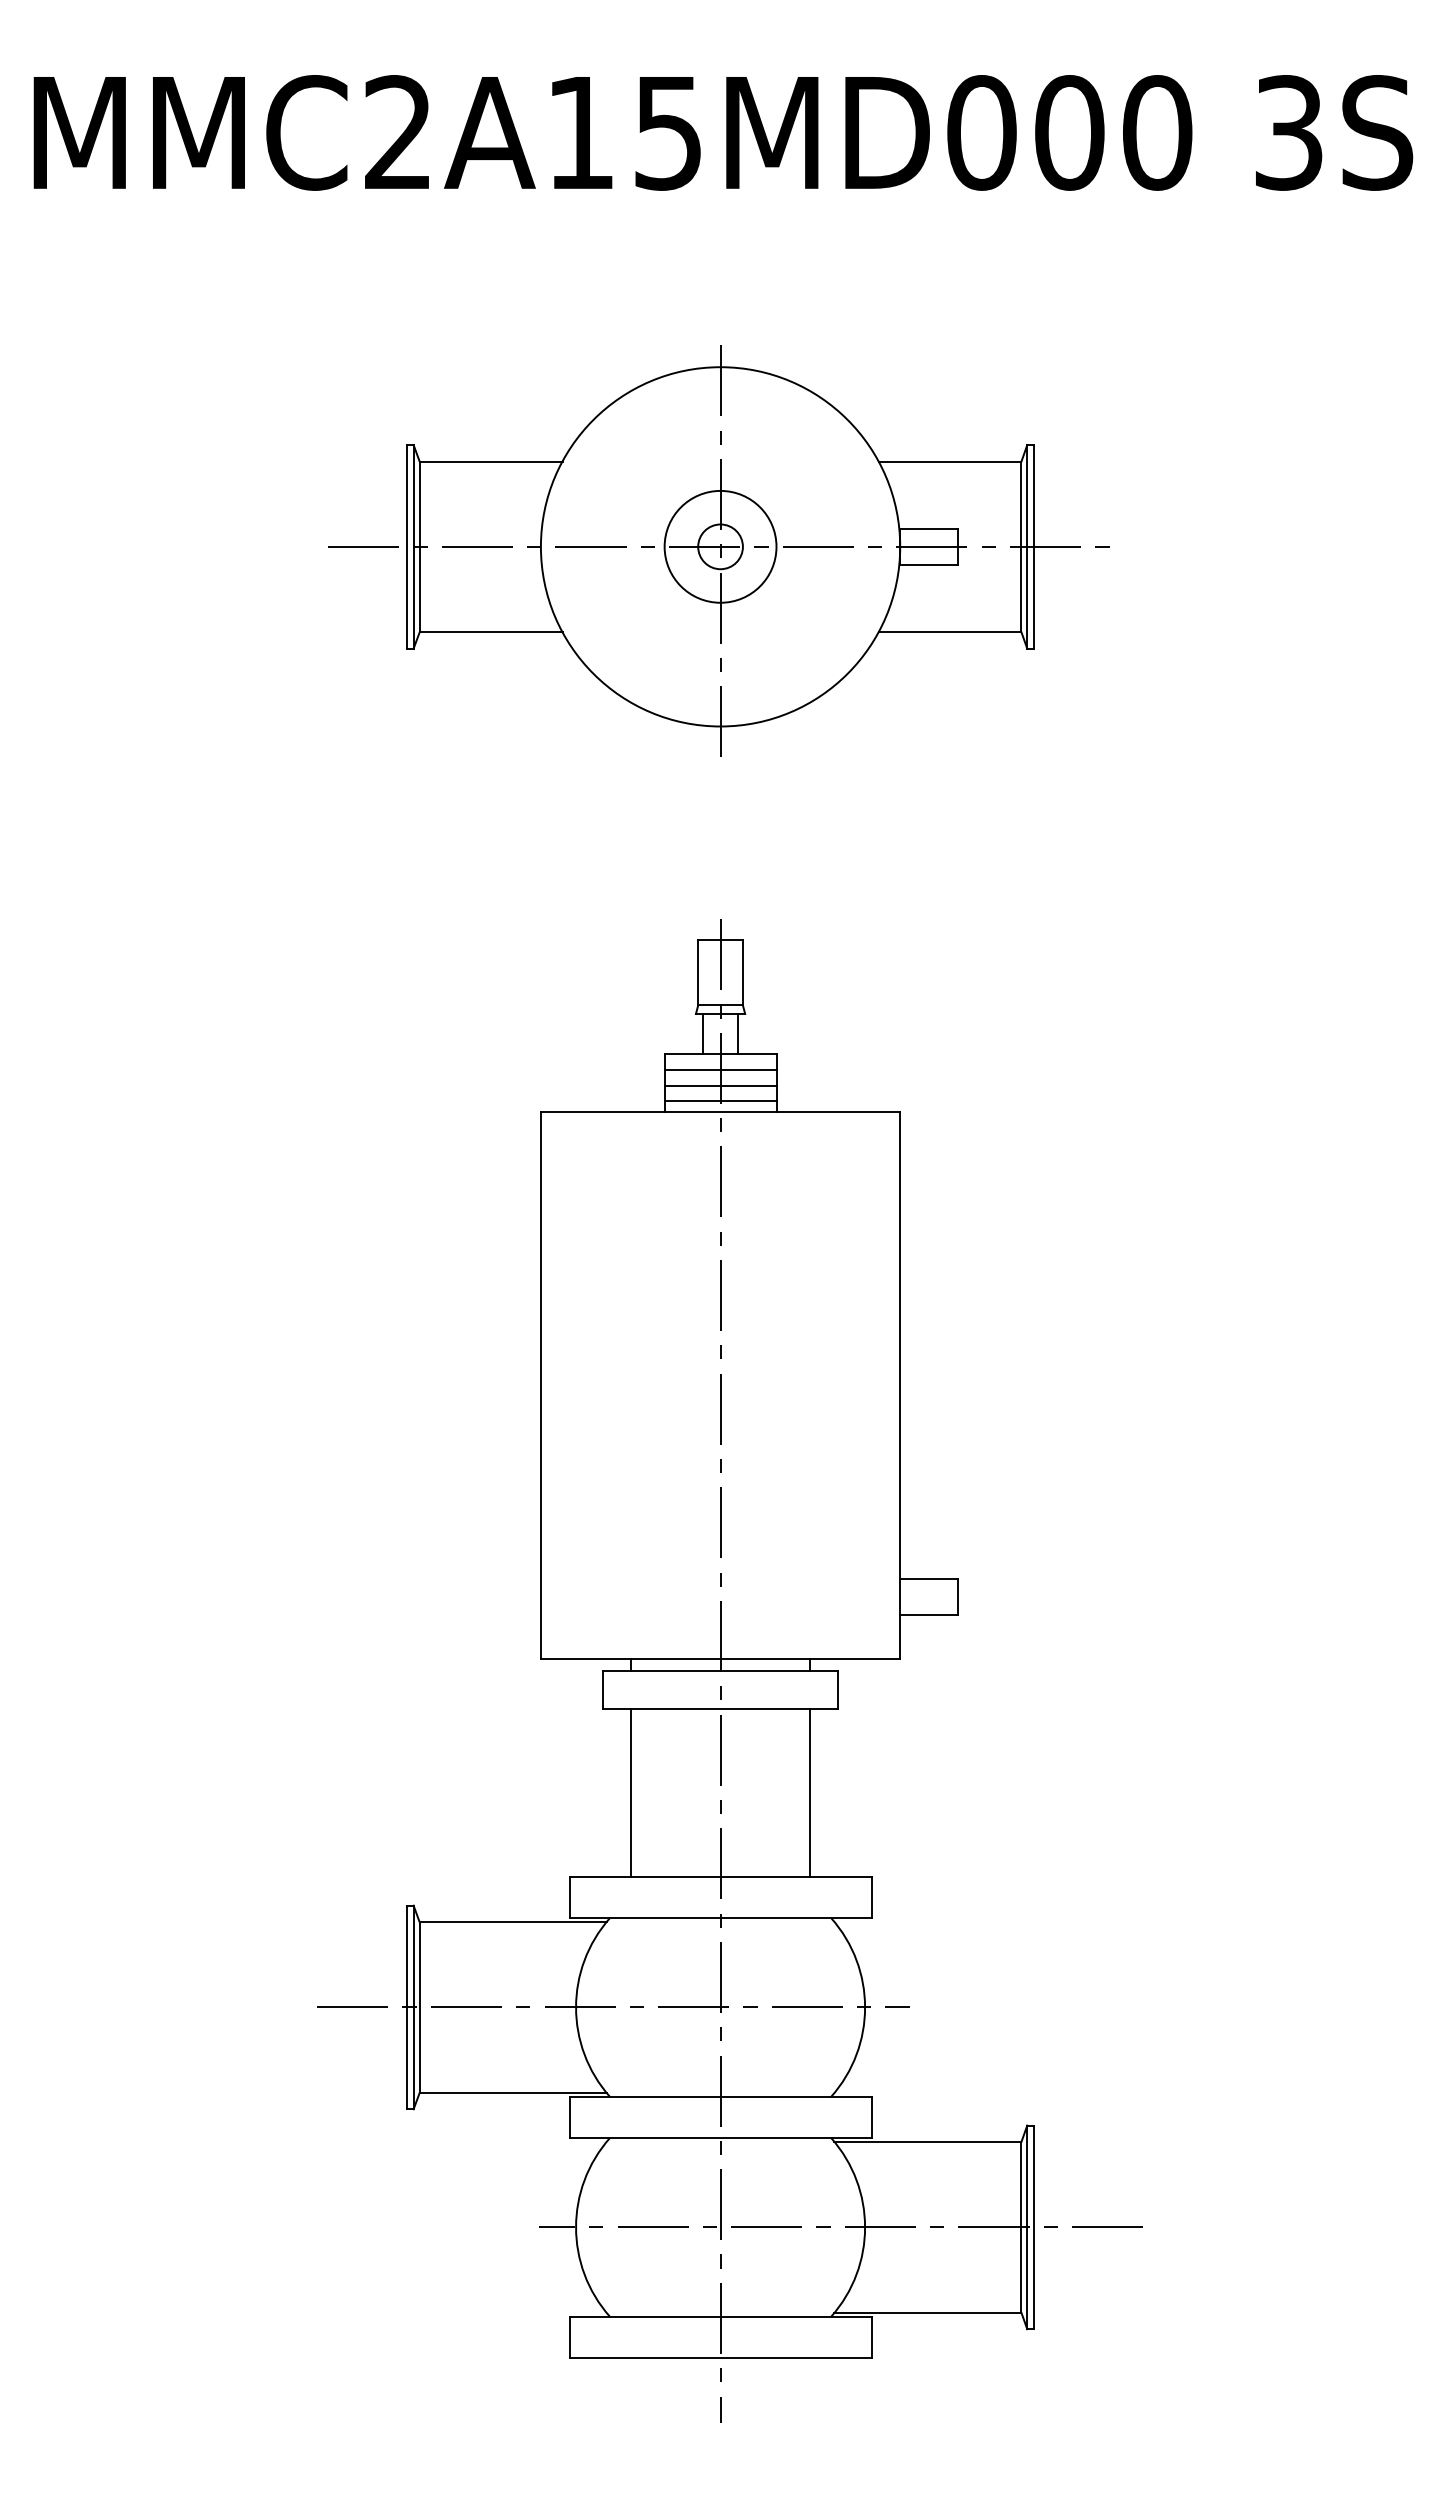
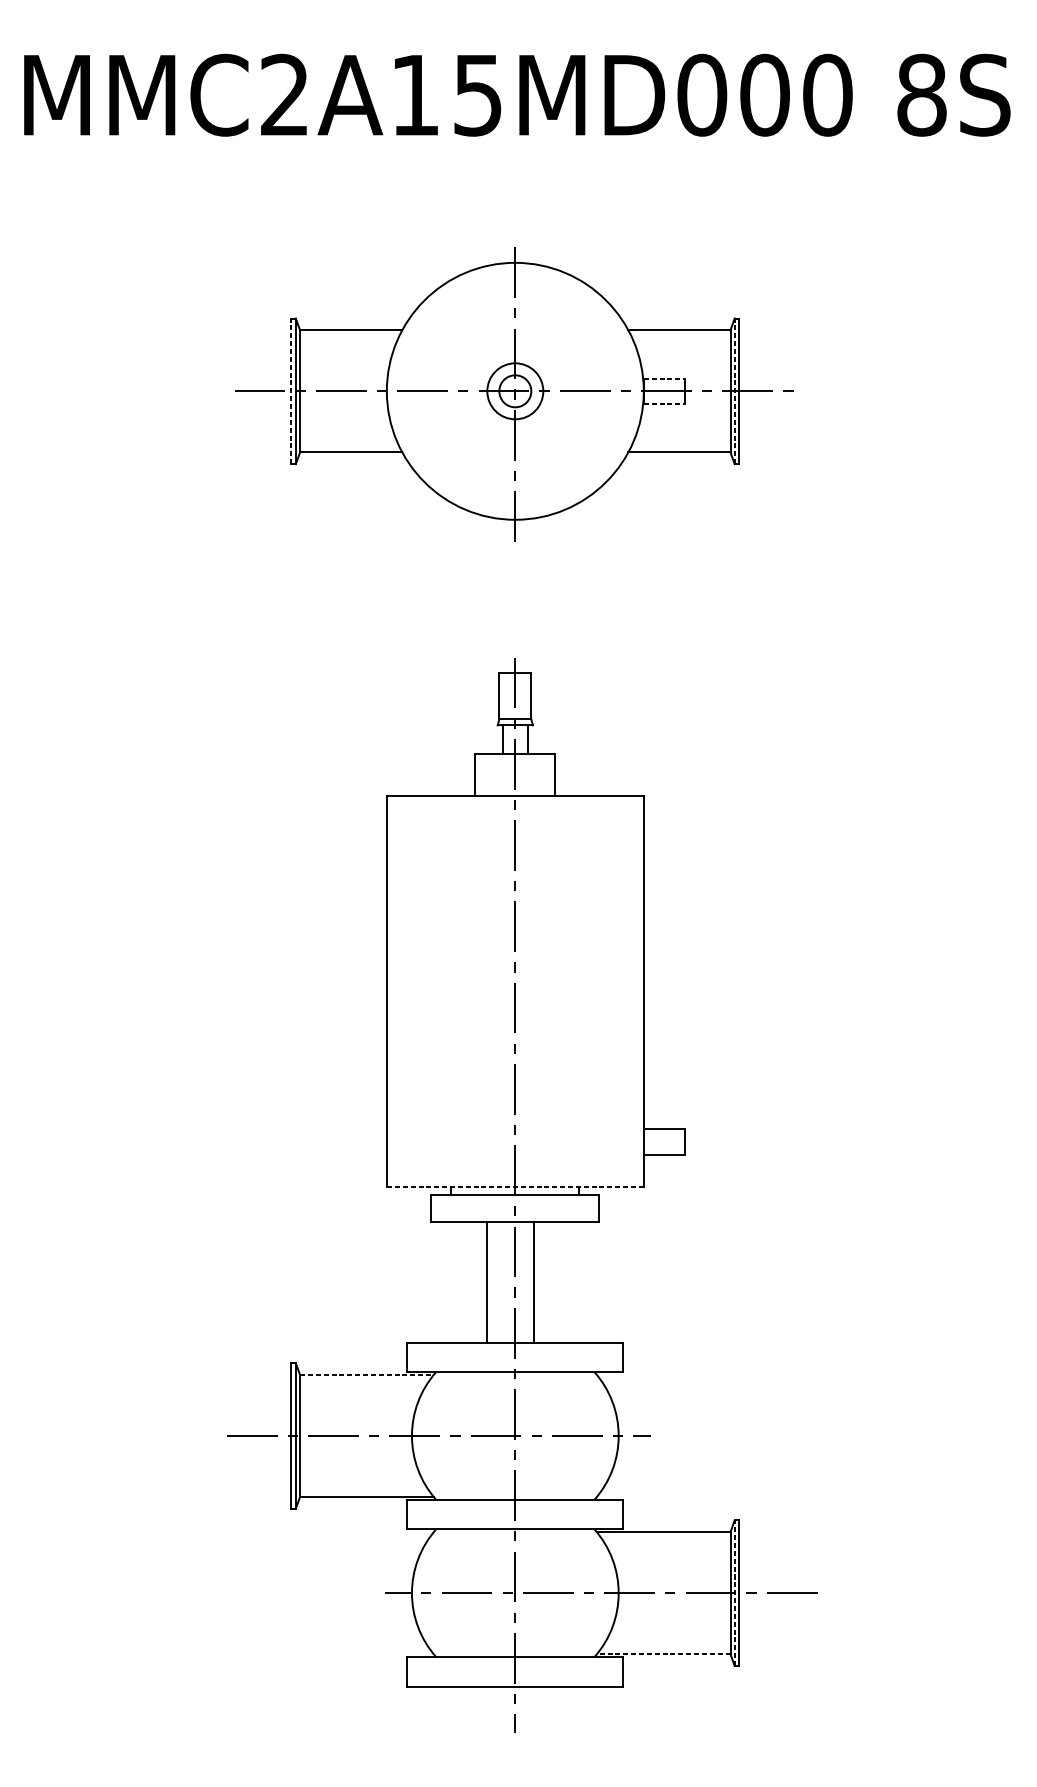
text: (1288, 132) -> (921, 94), 3S -> 8S
line: (929, 528) -> (664, 378), solid -> dashed
line: (407, 546) -> (291, 391), solid -> dashed
circle: (720, 546) -> (515, 391), size x0.7
line: (1027, 546) -> (734, 391), solid -> dashed
line: (929, 564) -> (664, 403), solid -> dashed
line: (720, 1069) -> (515, 765), removed
line: (720, 1085) -> (515, 776), removed
line: (720, 1101) -> (515, 788), removed
line: (720, 1659) -> (515, 1187), solid -> dashed
line: (631, 1792) -> (487, 1282), moved
line: (810, 1792) -> (534, 1282), moved
line: (513, 1922) -> (367, 1375), solid -> dashed
line: (1027, 2227) -> (734, 1593), solid -> dashed
line: (927, 2312) -> (663, 1654), solid -> dashed

